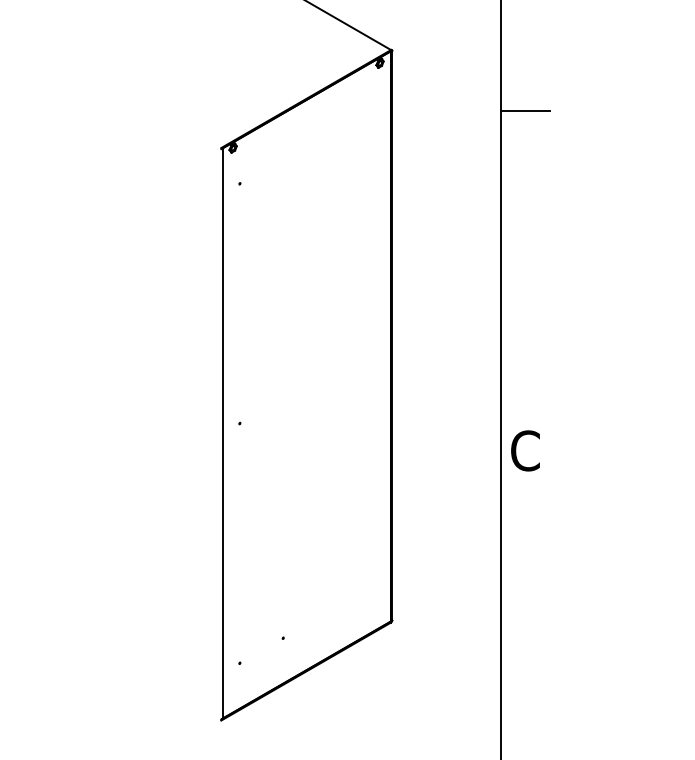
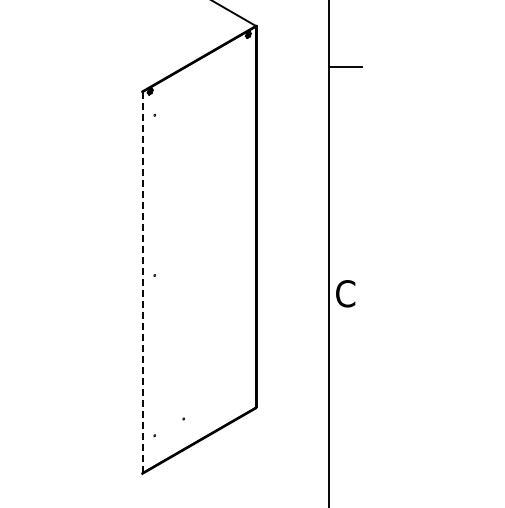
line: (222, 432) -> (143, 281), solid -> dashed

